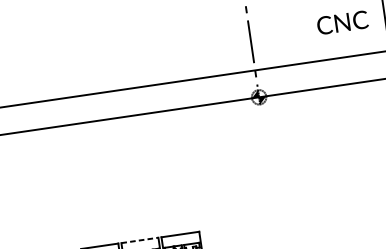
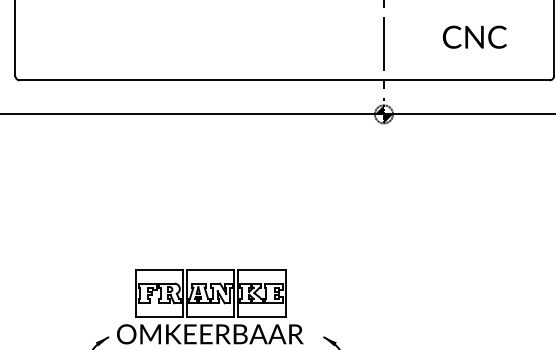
text: (342, 22) -> (474, 36), moved
line: (140, 240) -> (211, 270), dashed -> solid

